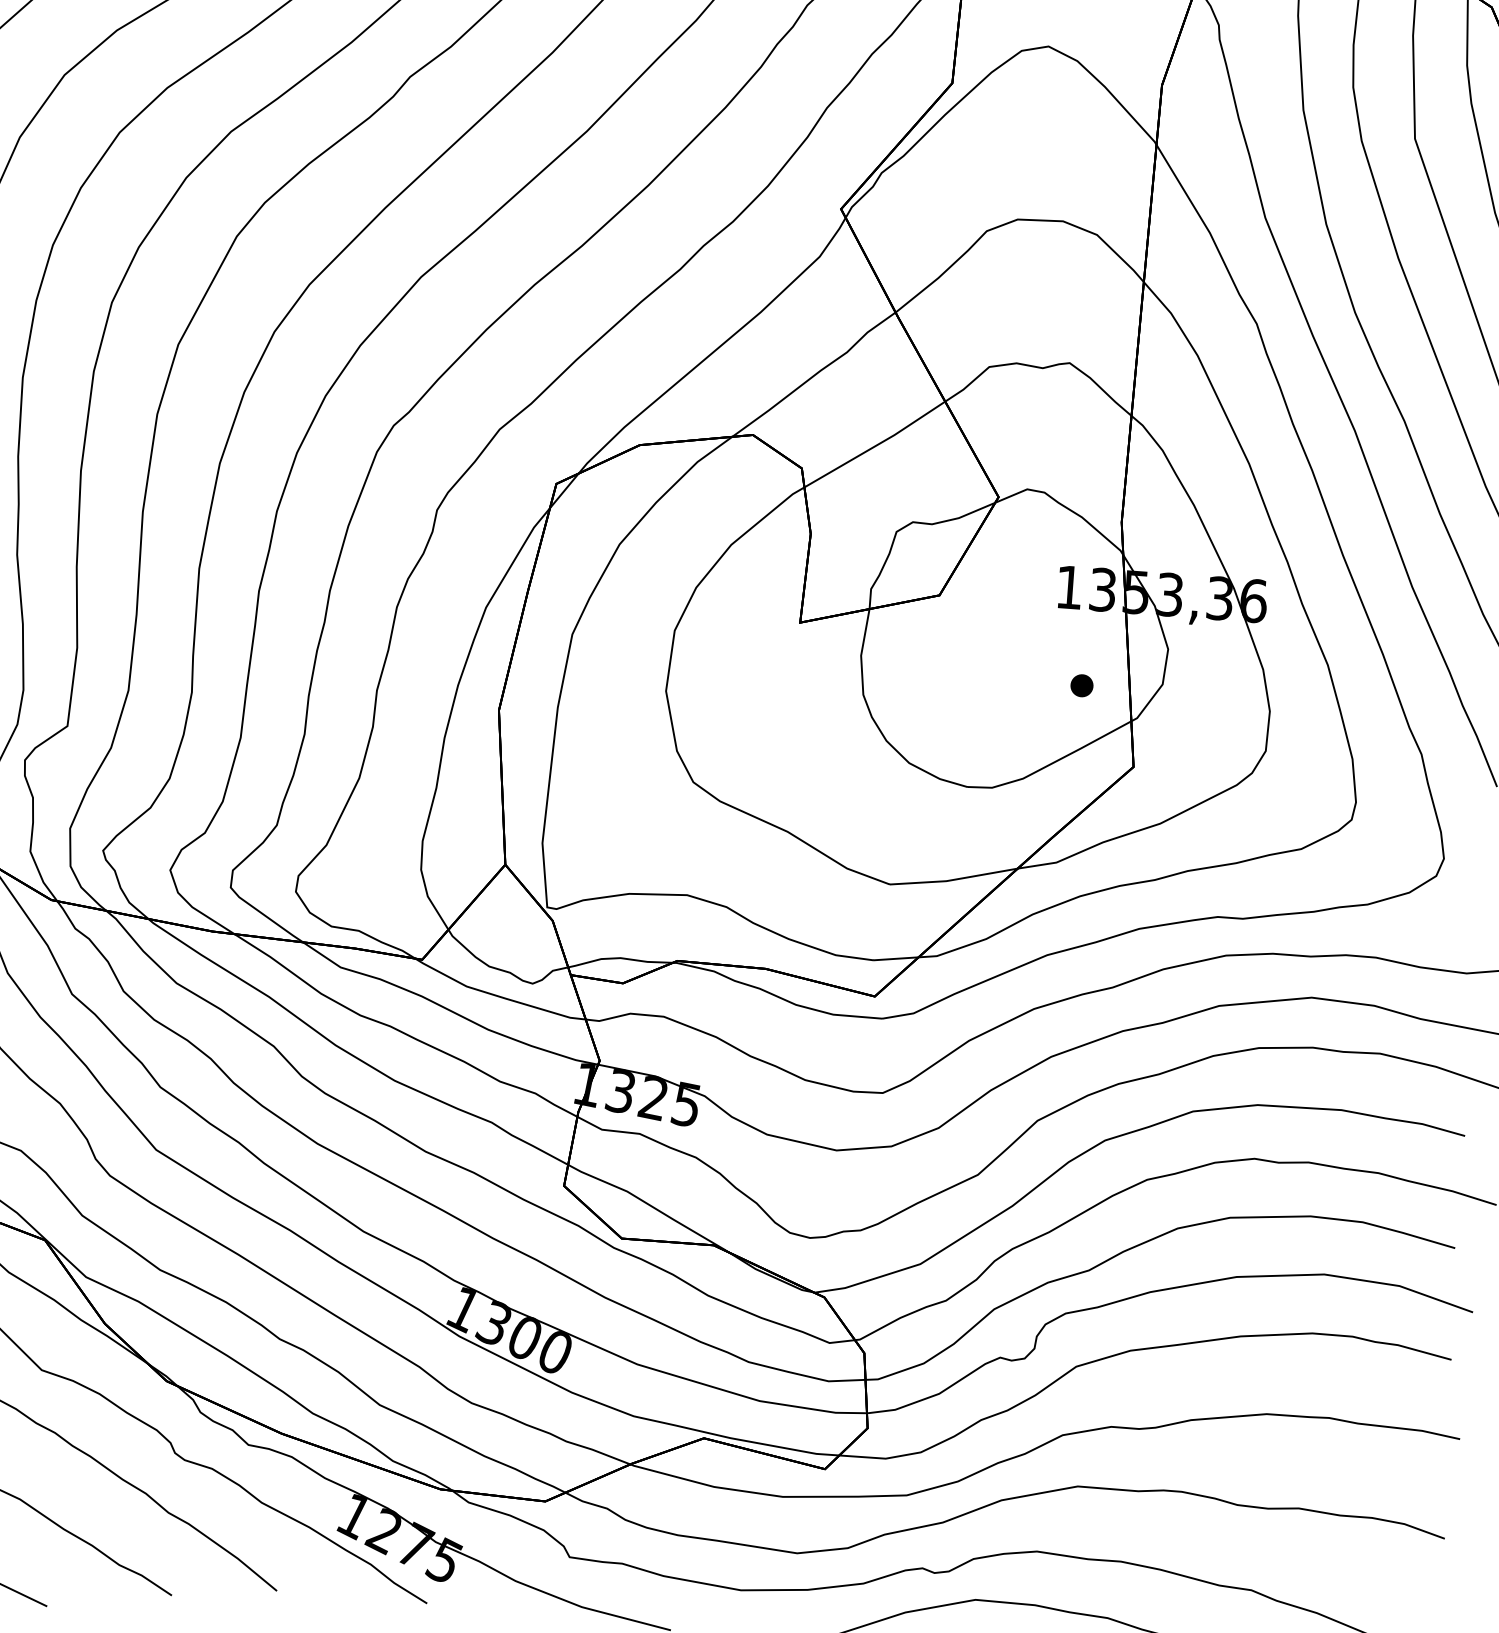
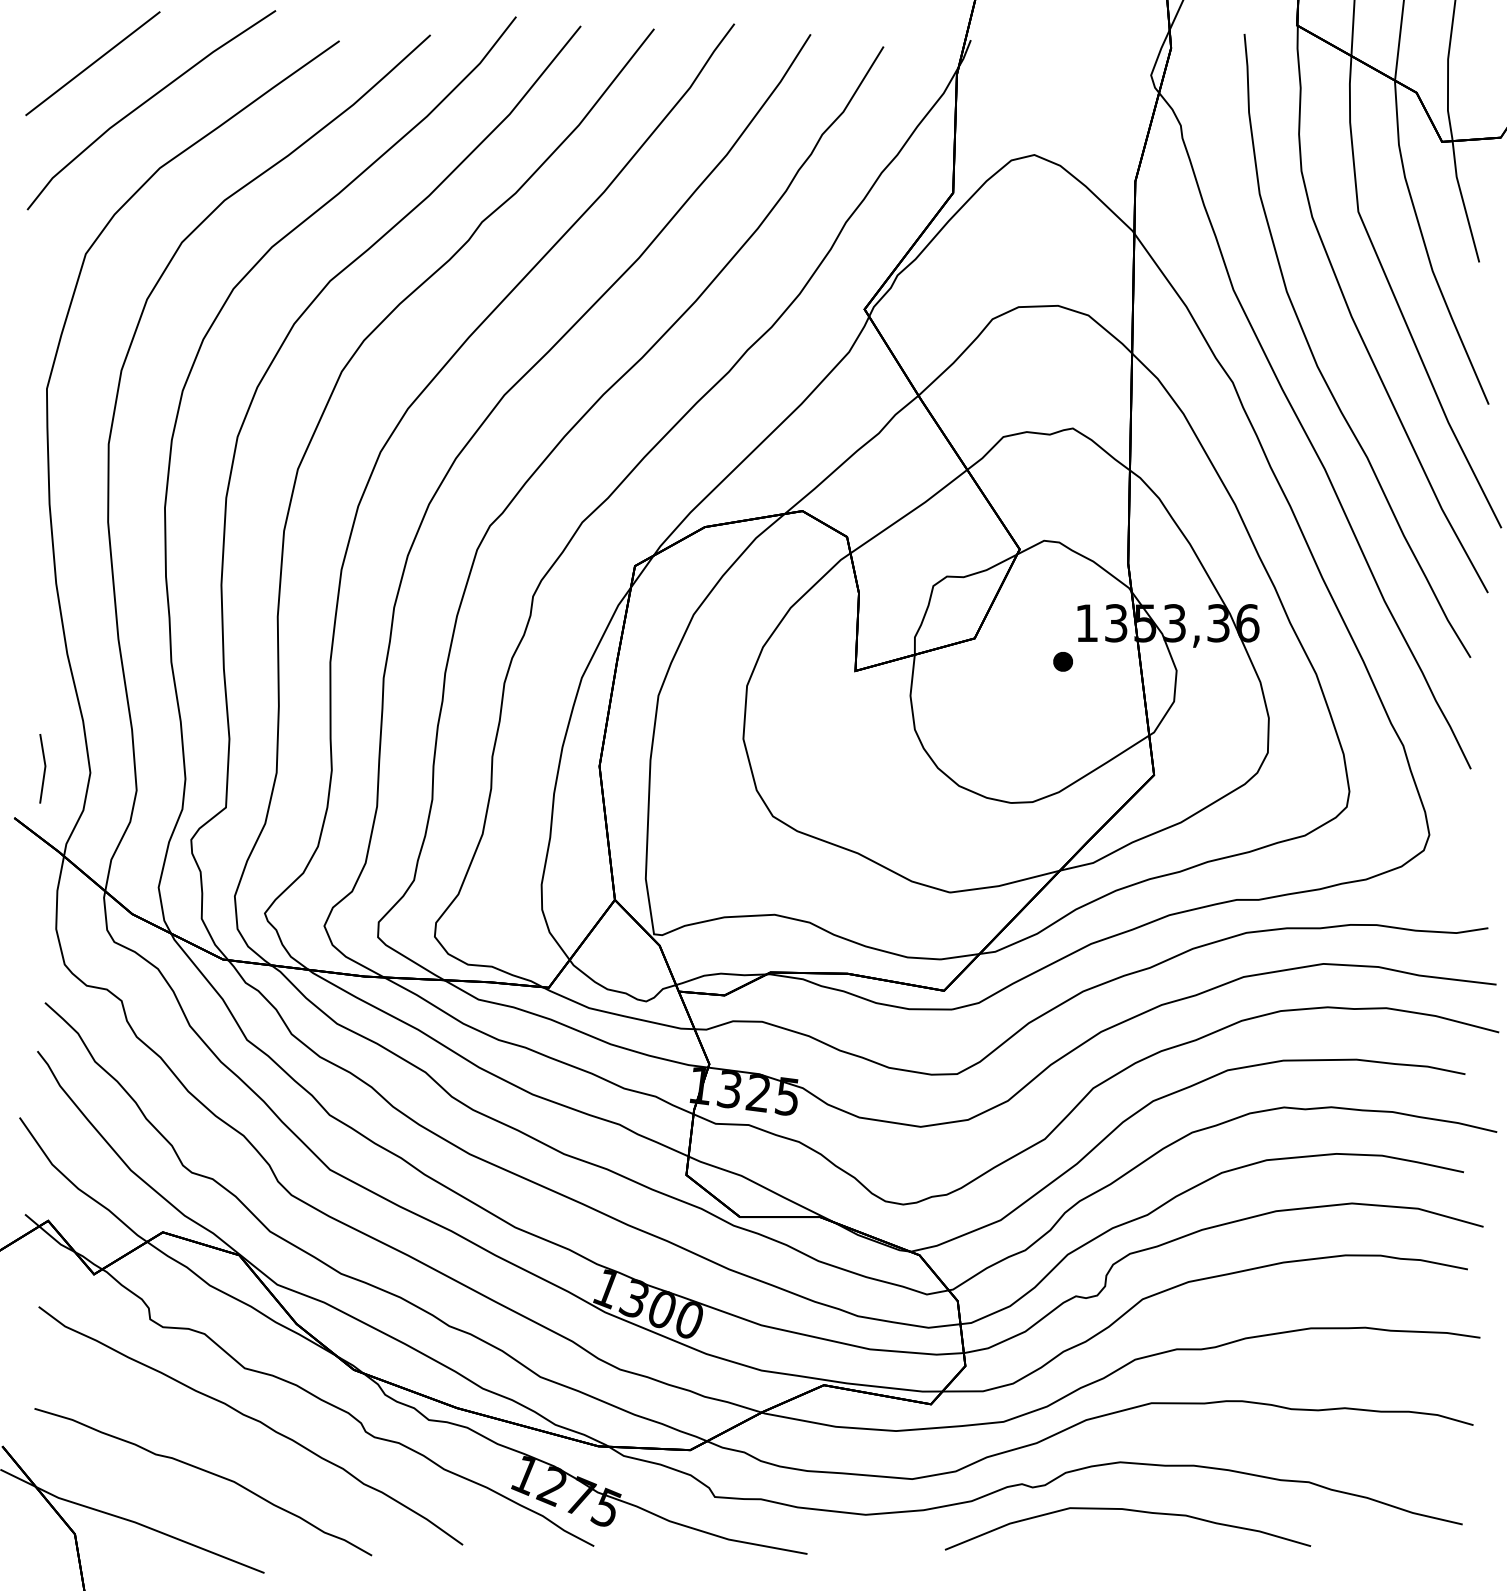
part: (1081, 685) -> (1062, 661), moved

